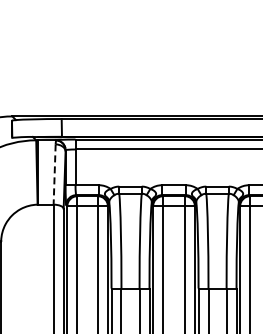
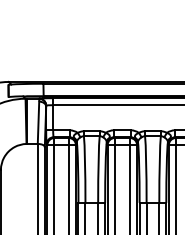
line: (54, 175) -> (38, 123), dashed -> solid

